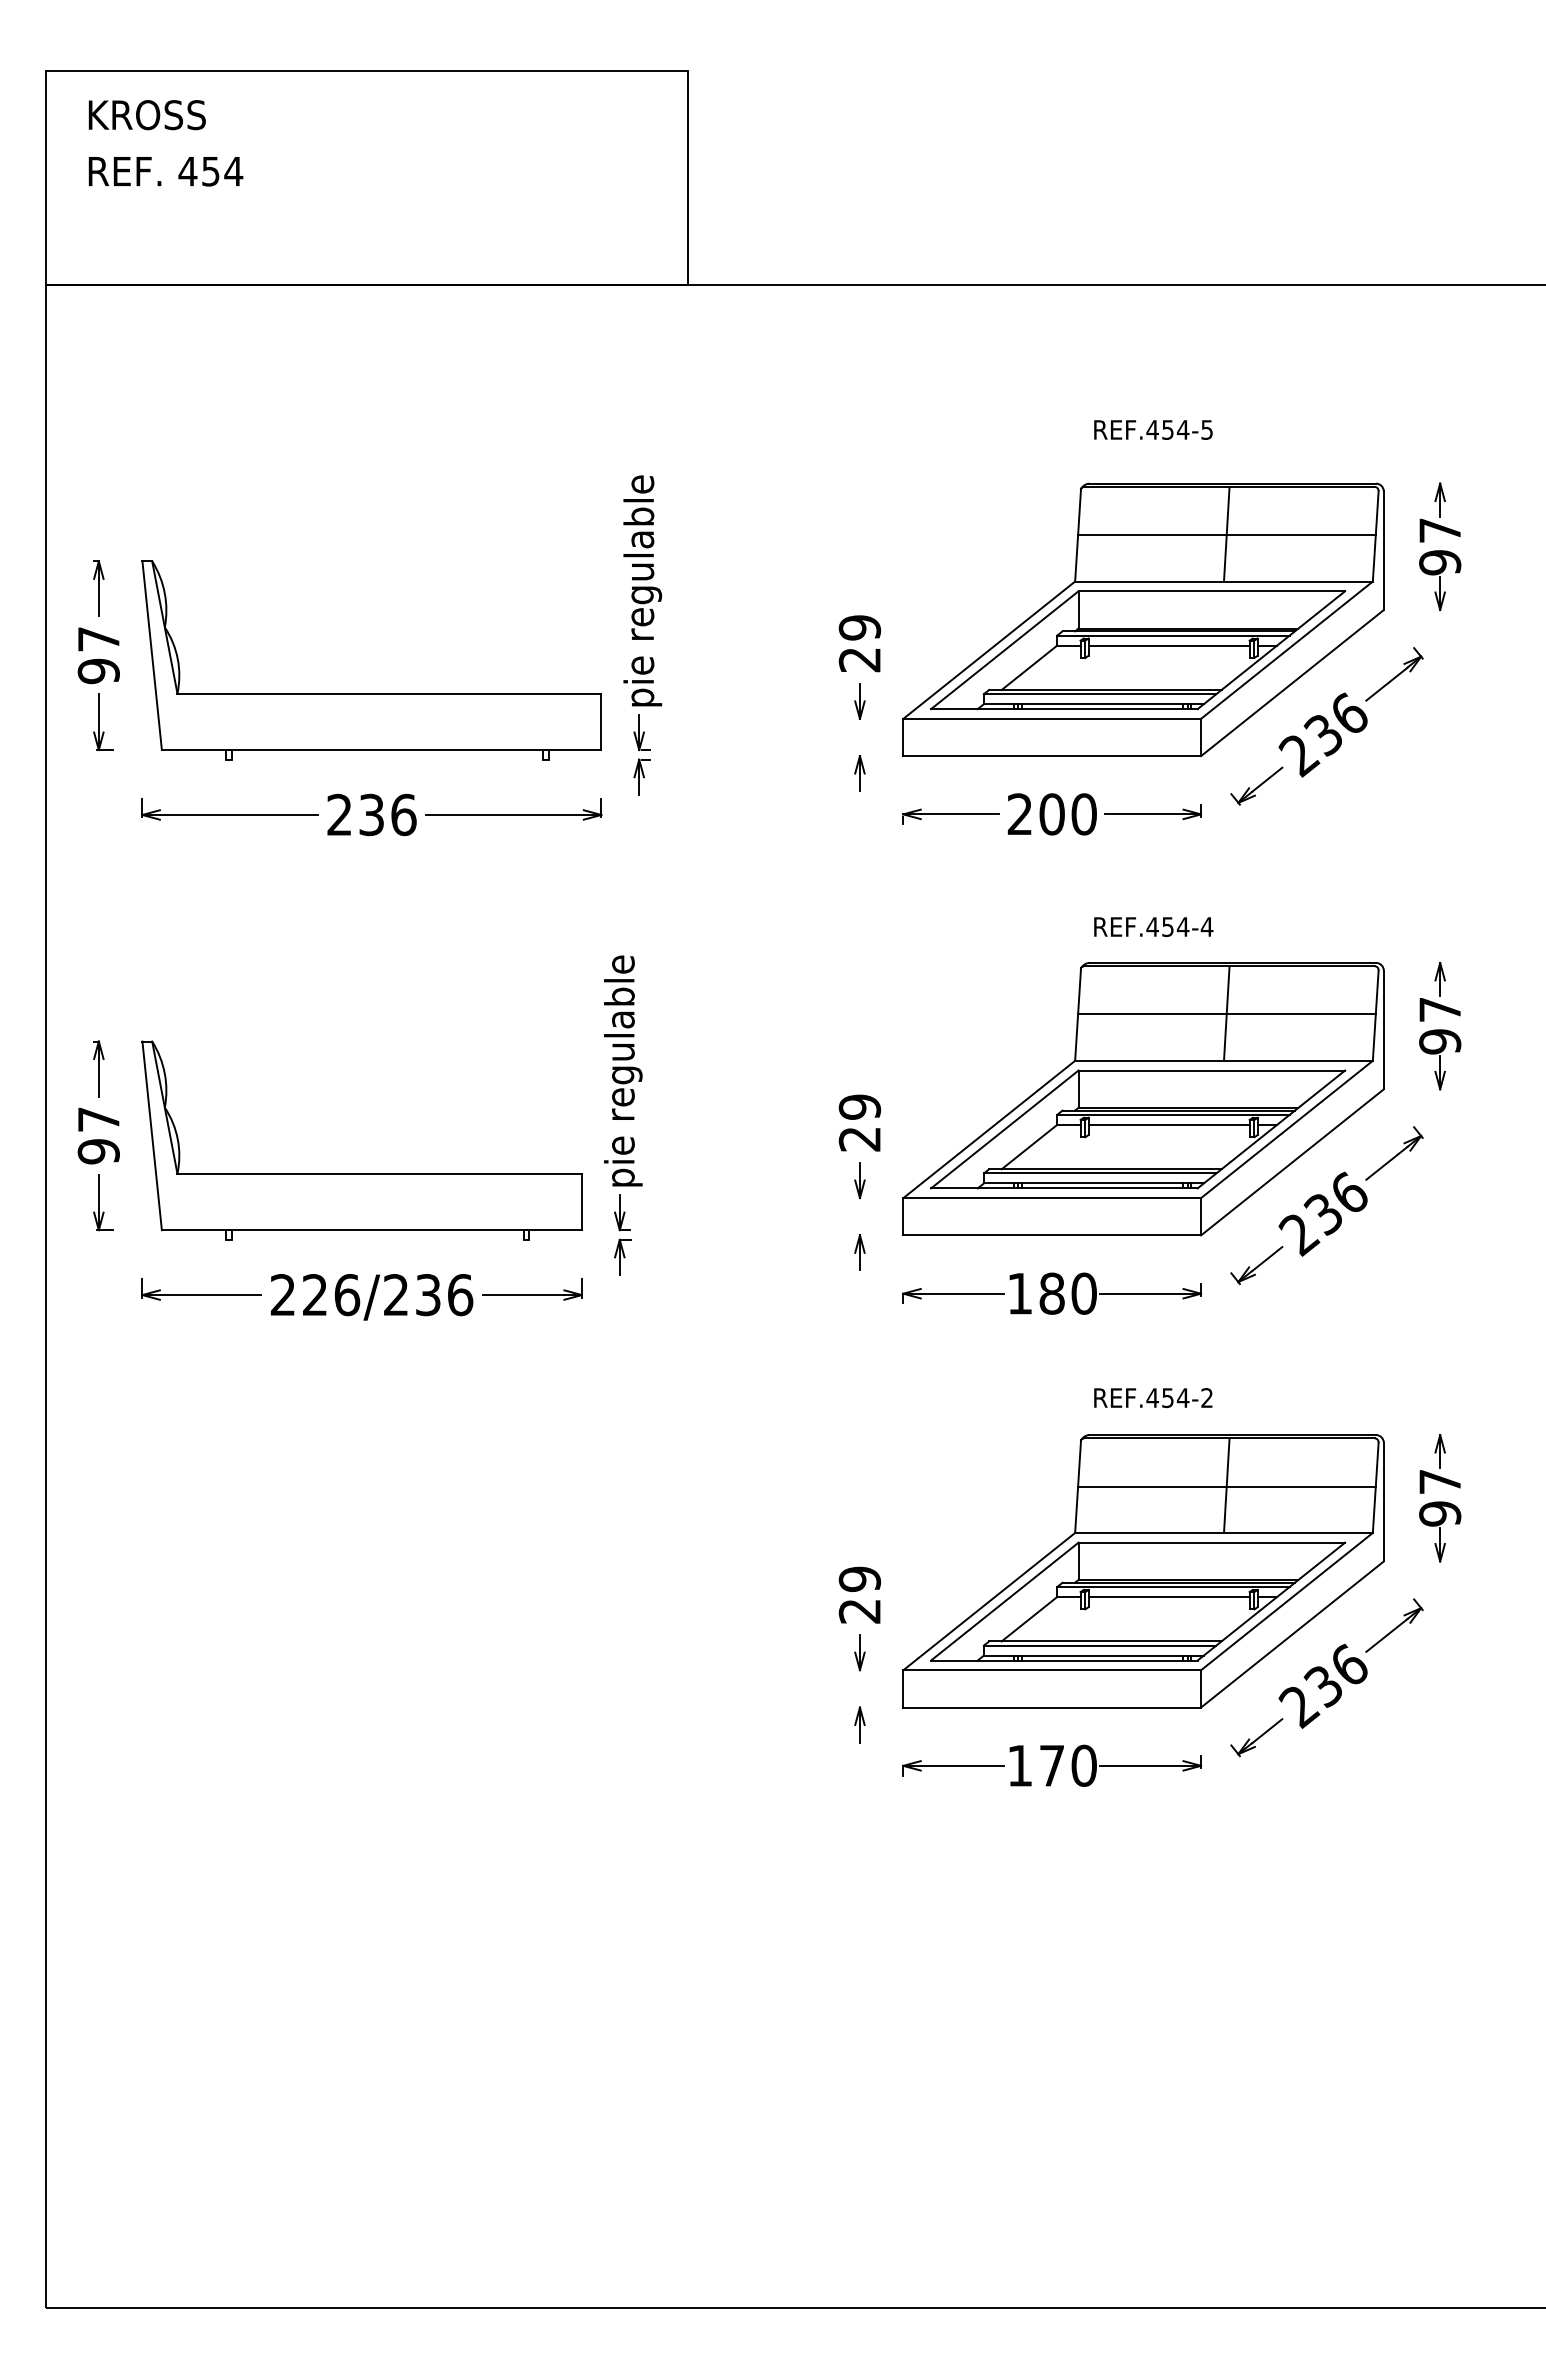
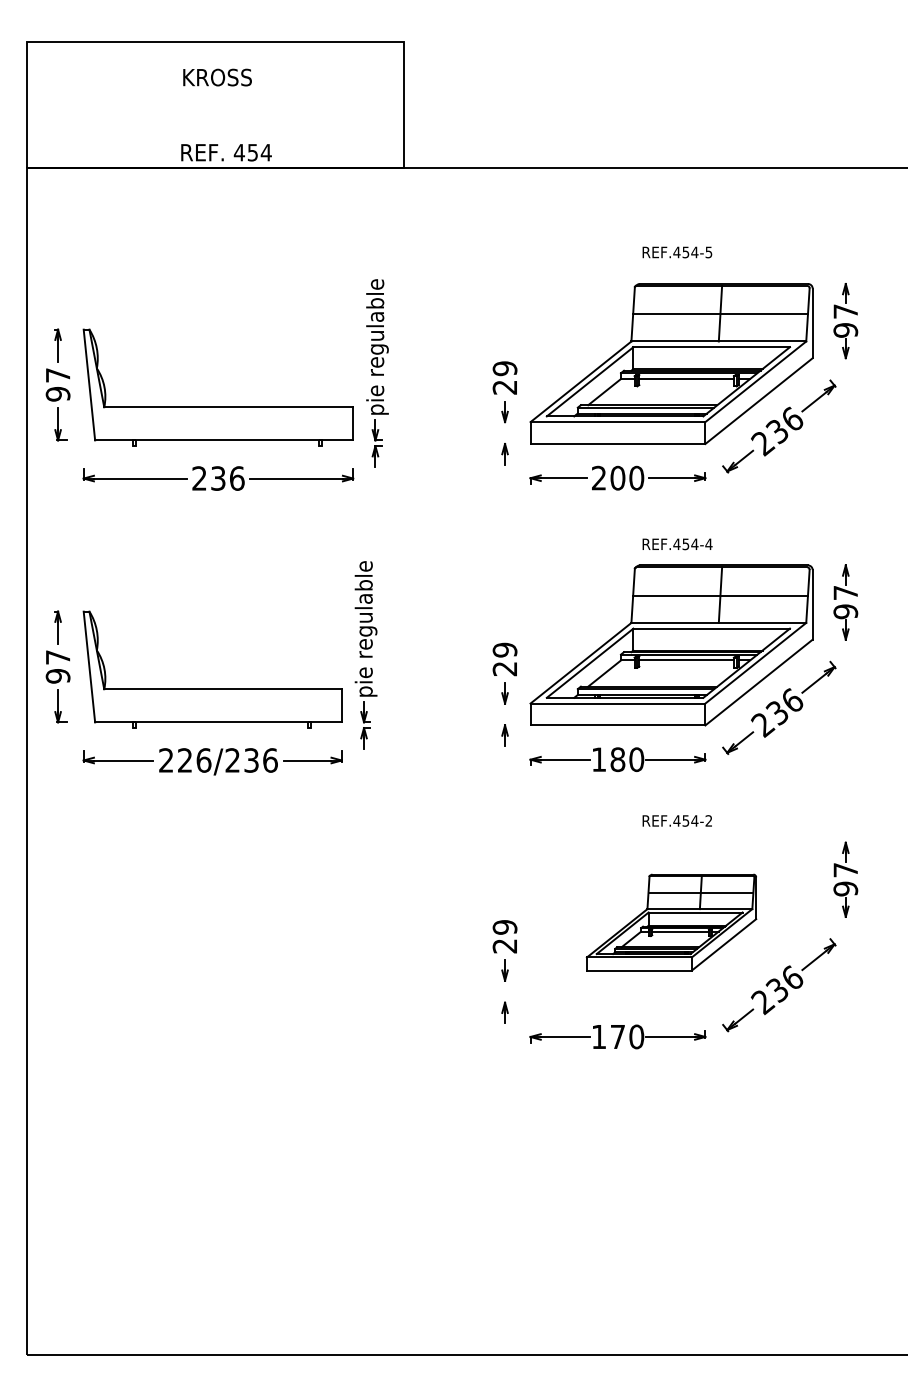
text: (147, 114) -> (217, 77), moved
text: (165, 171) -> (226, 152), moved
part: (1143, 1570) -> (671, 922), size x0.6

